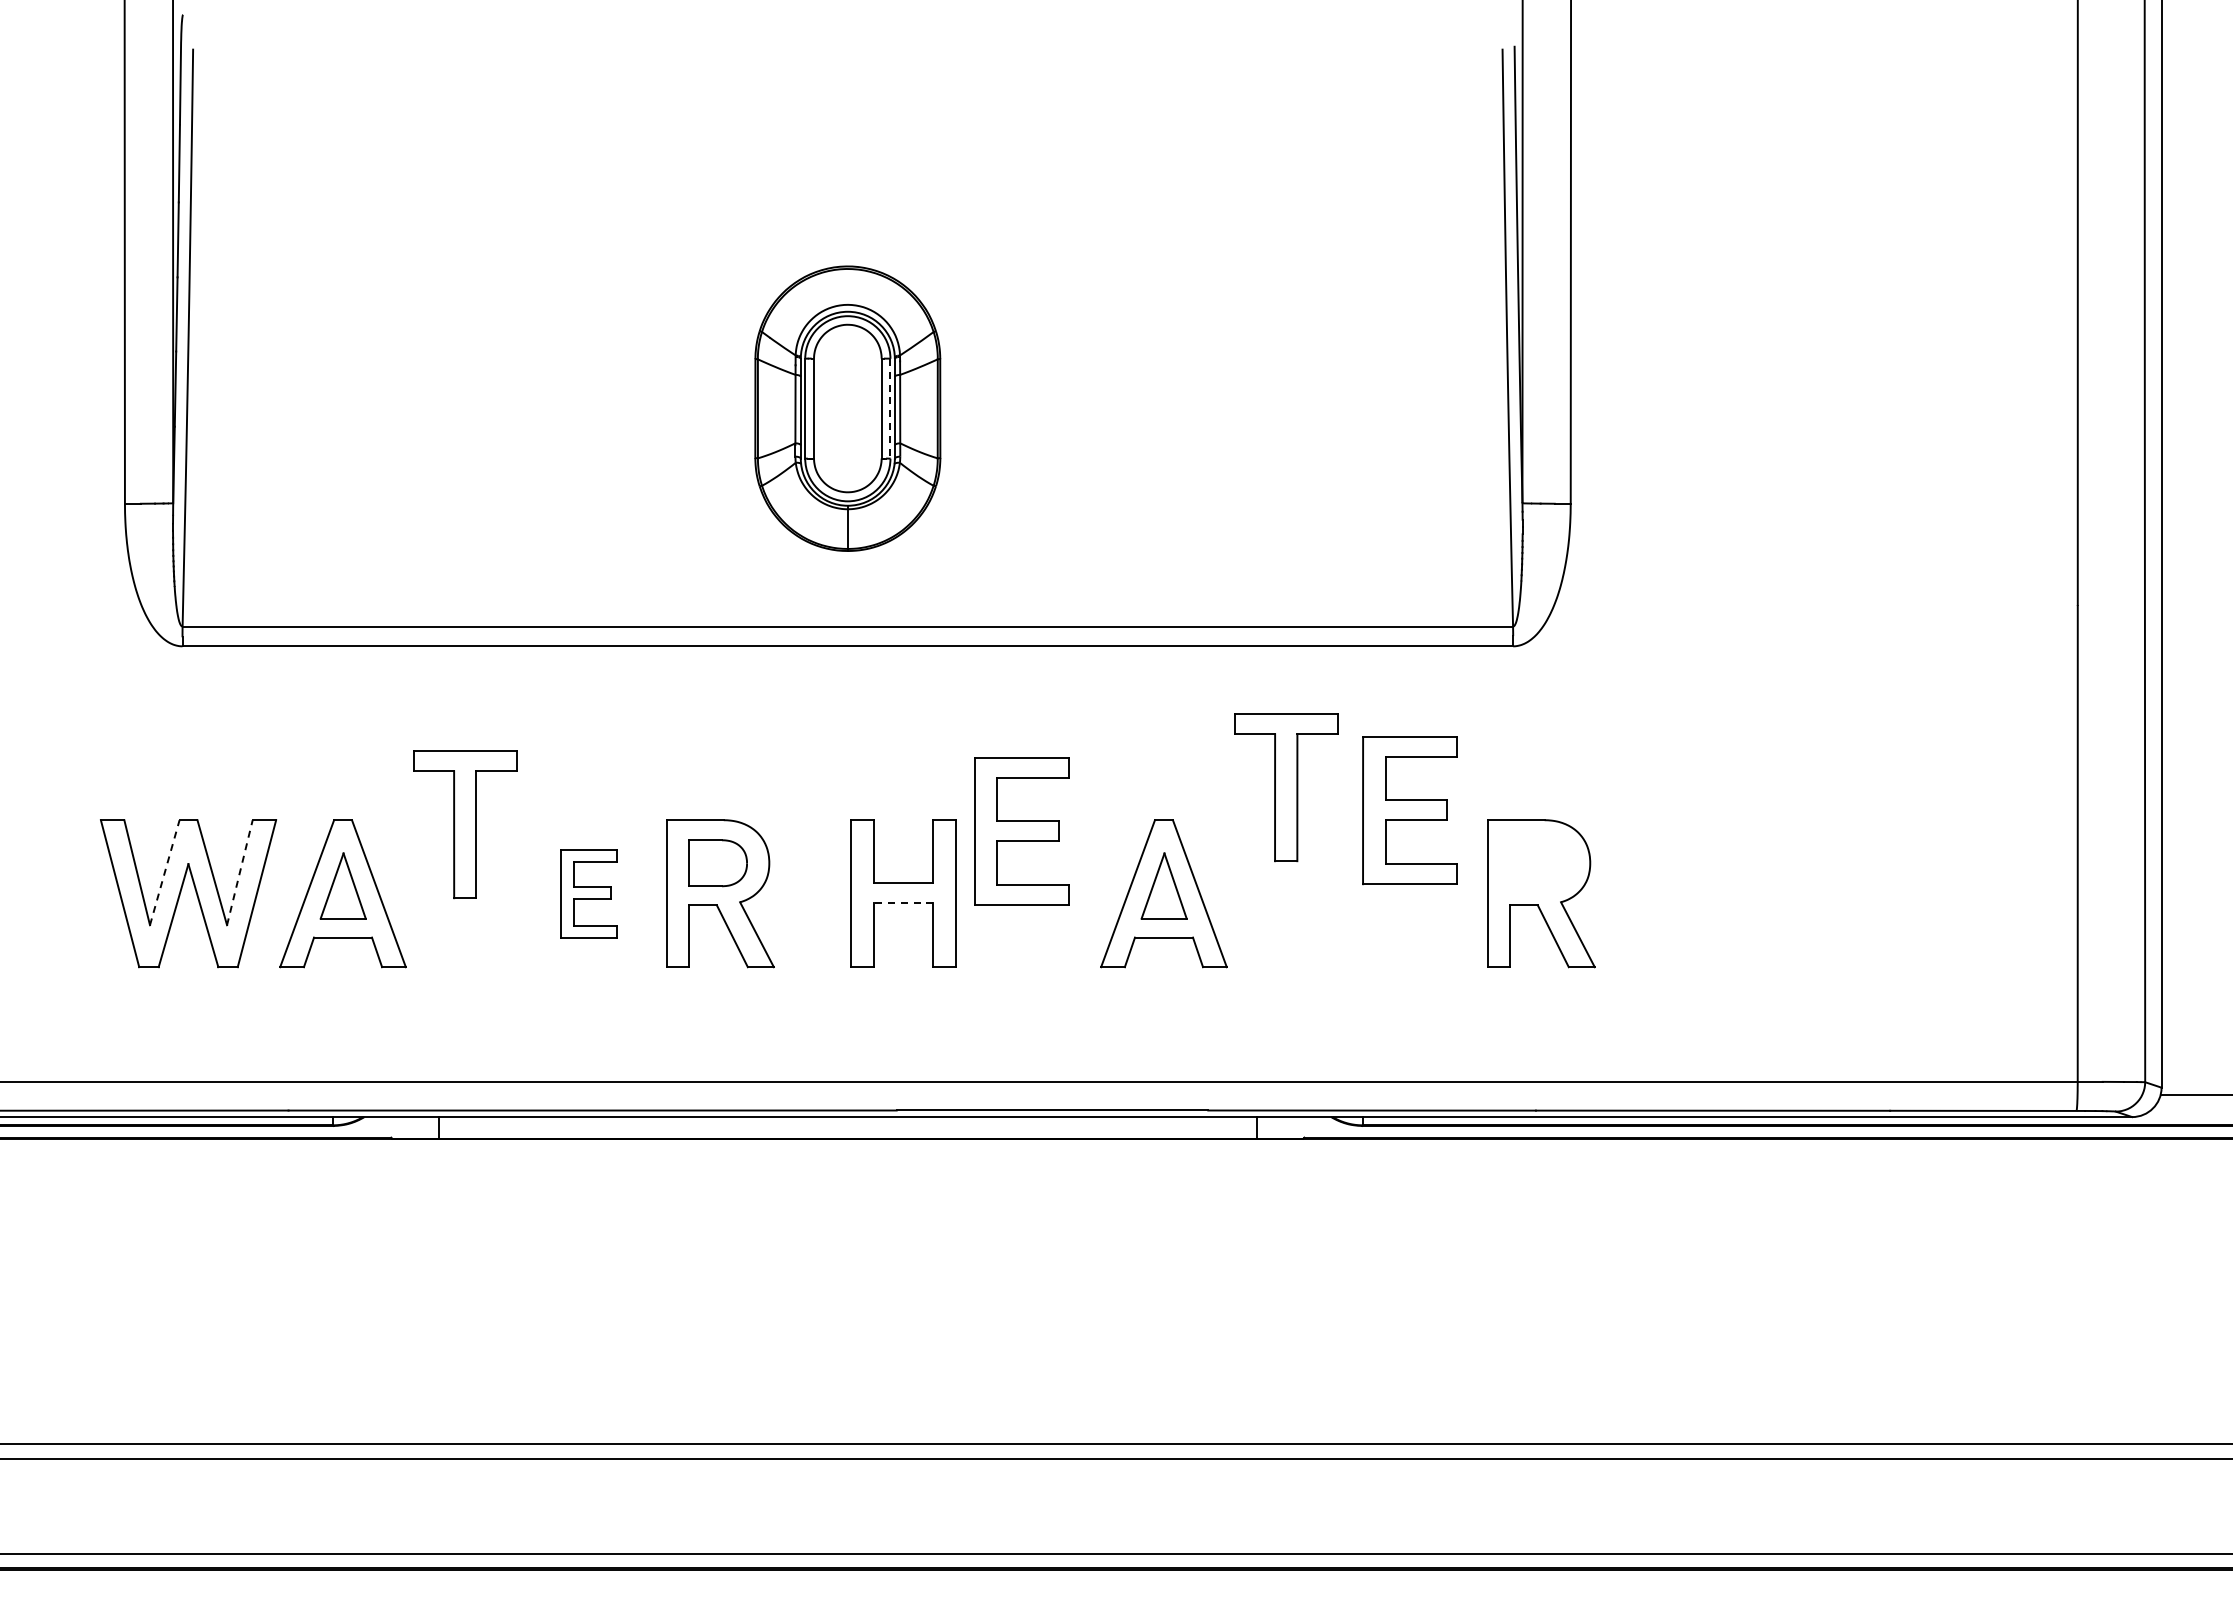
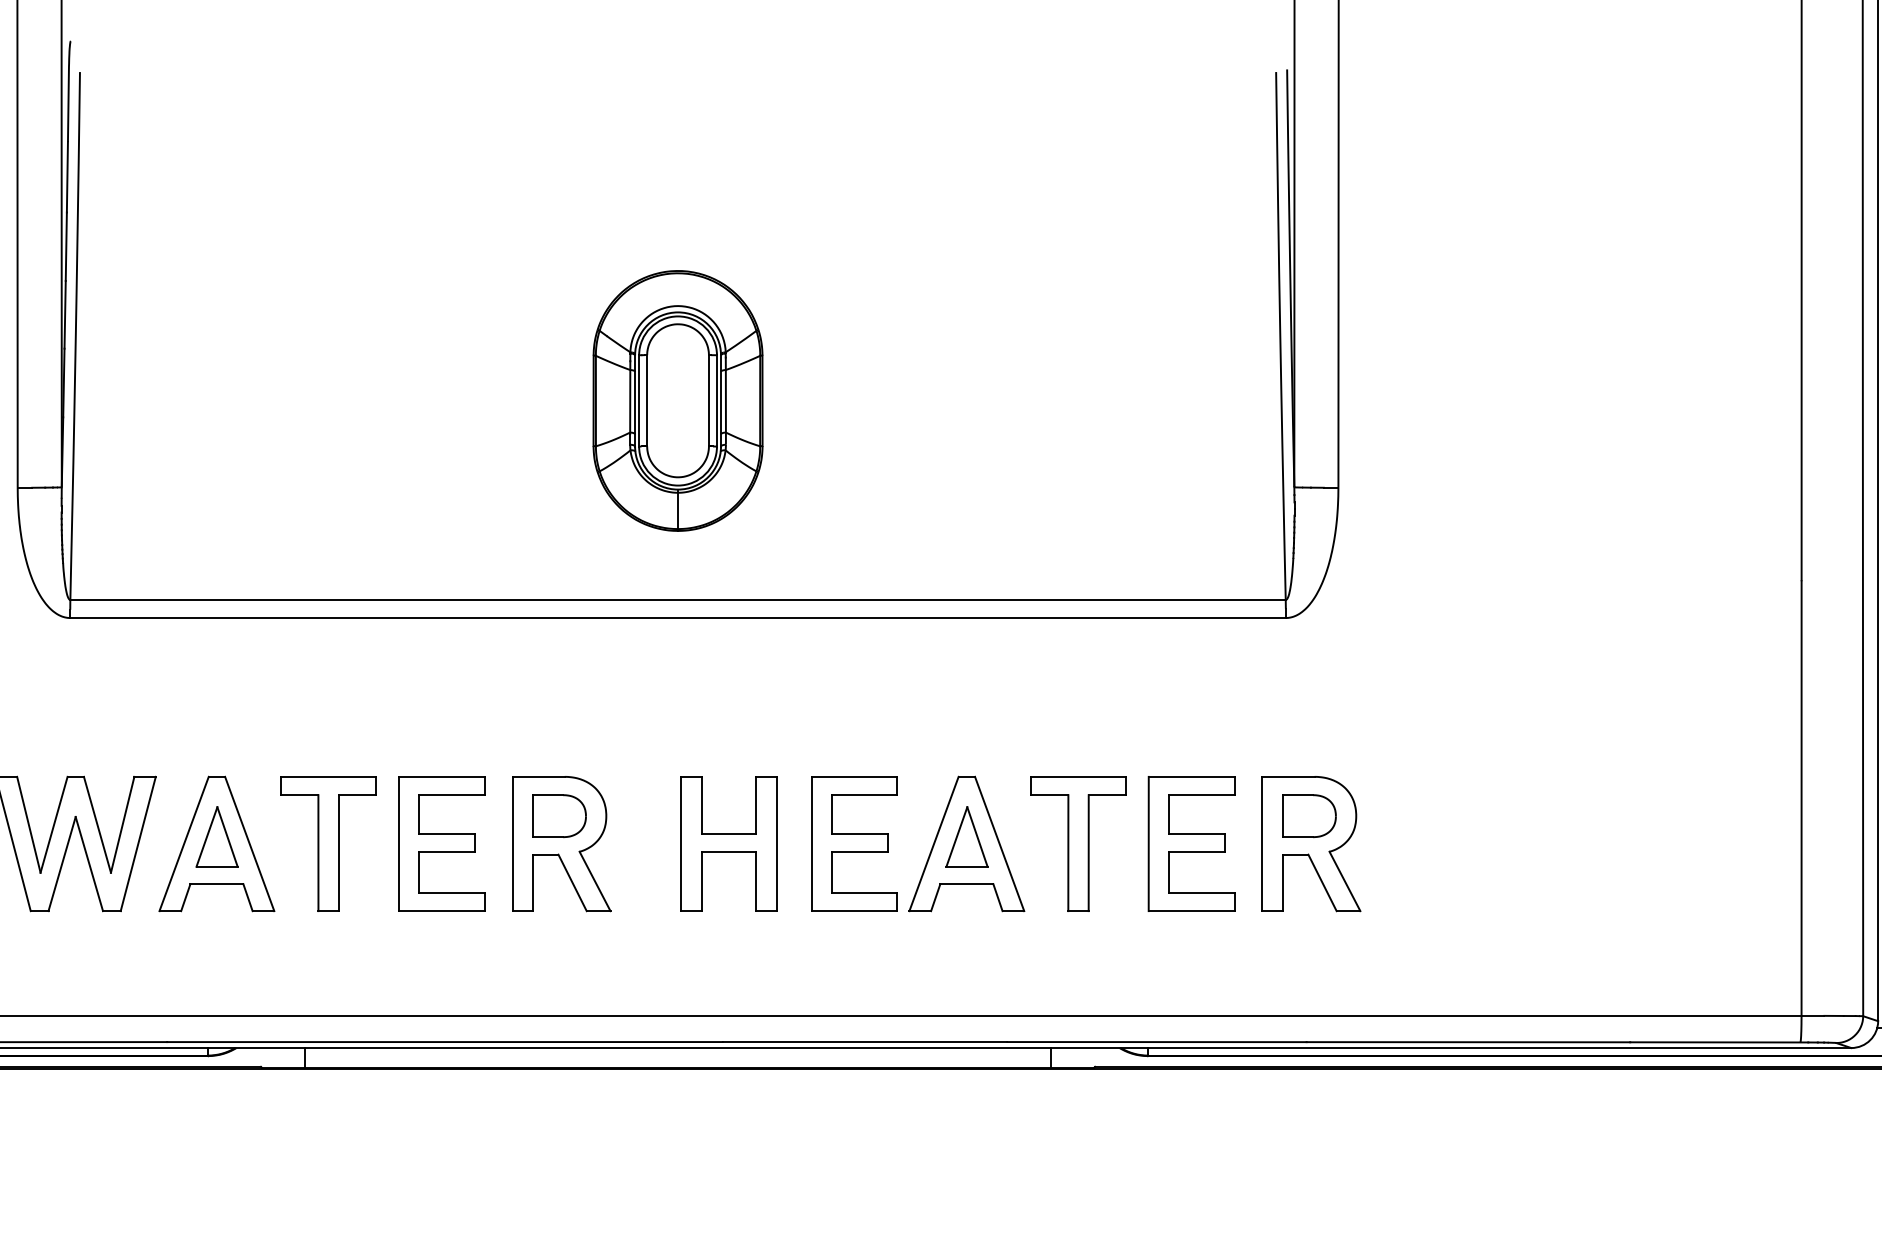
line: (890, 408) -> (717, 400), dashed -> solid
part: (1286, 787) -> (1078, 843), moved
part: (1409, 810) -> (1191, 843), moved
part: (465, 824) -> (328, 843), moved
part: (1021, 831) -> (854, 843), moved
part: (1538, 863) -> (1308, 816), added
line: (164, 872) -> (53, 824), dashed -> solid
line: (239, 872) -> (122, 824), dashed -> solid
part: (588, 893) -> (441, 843), size x1.67
line: (903, 902) -> (728, 852), dashed -> solid

